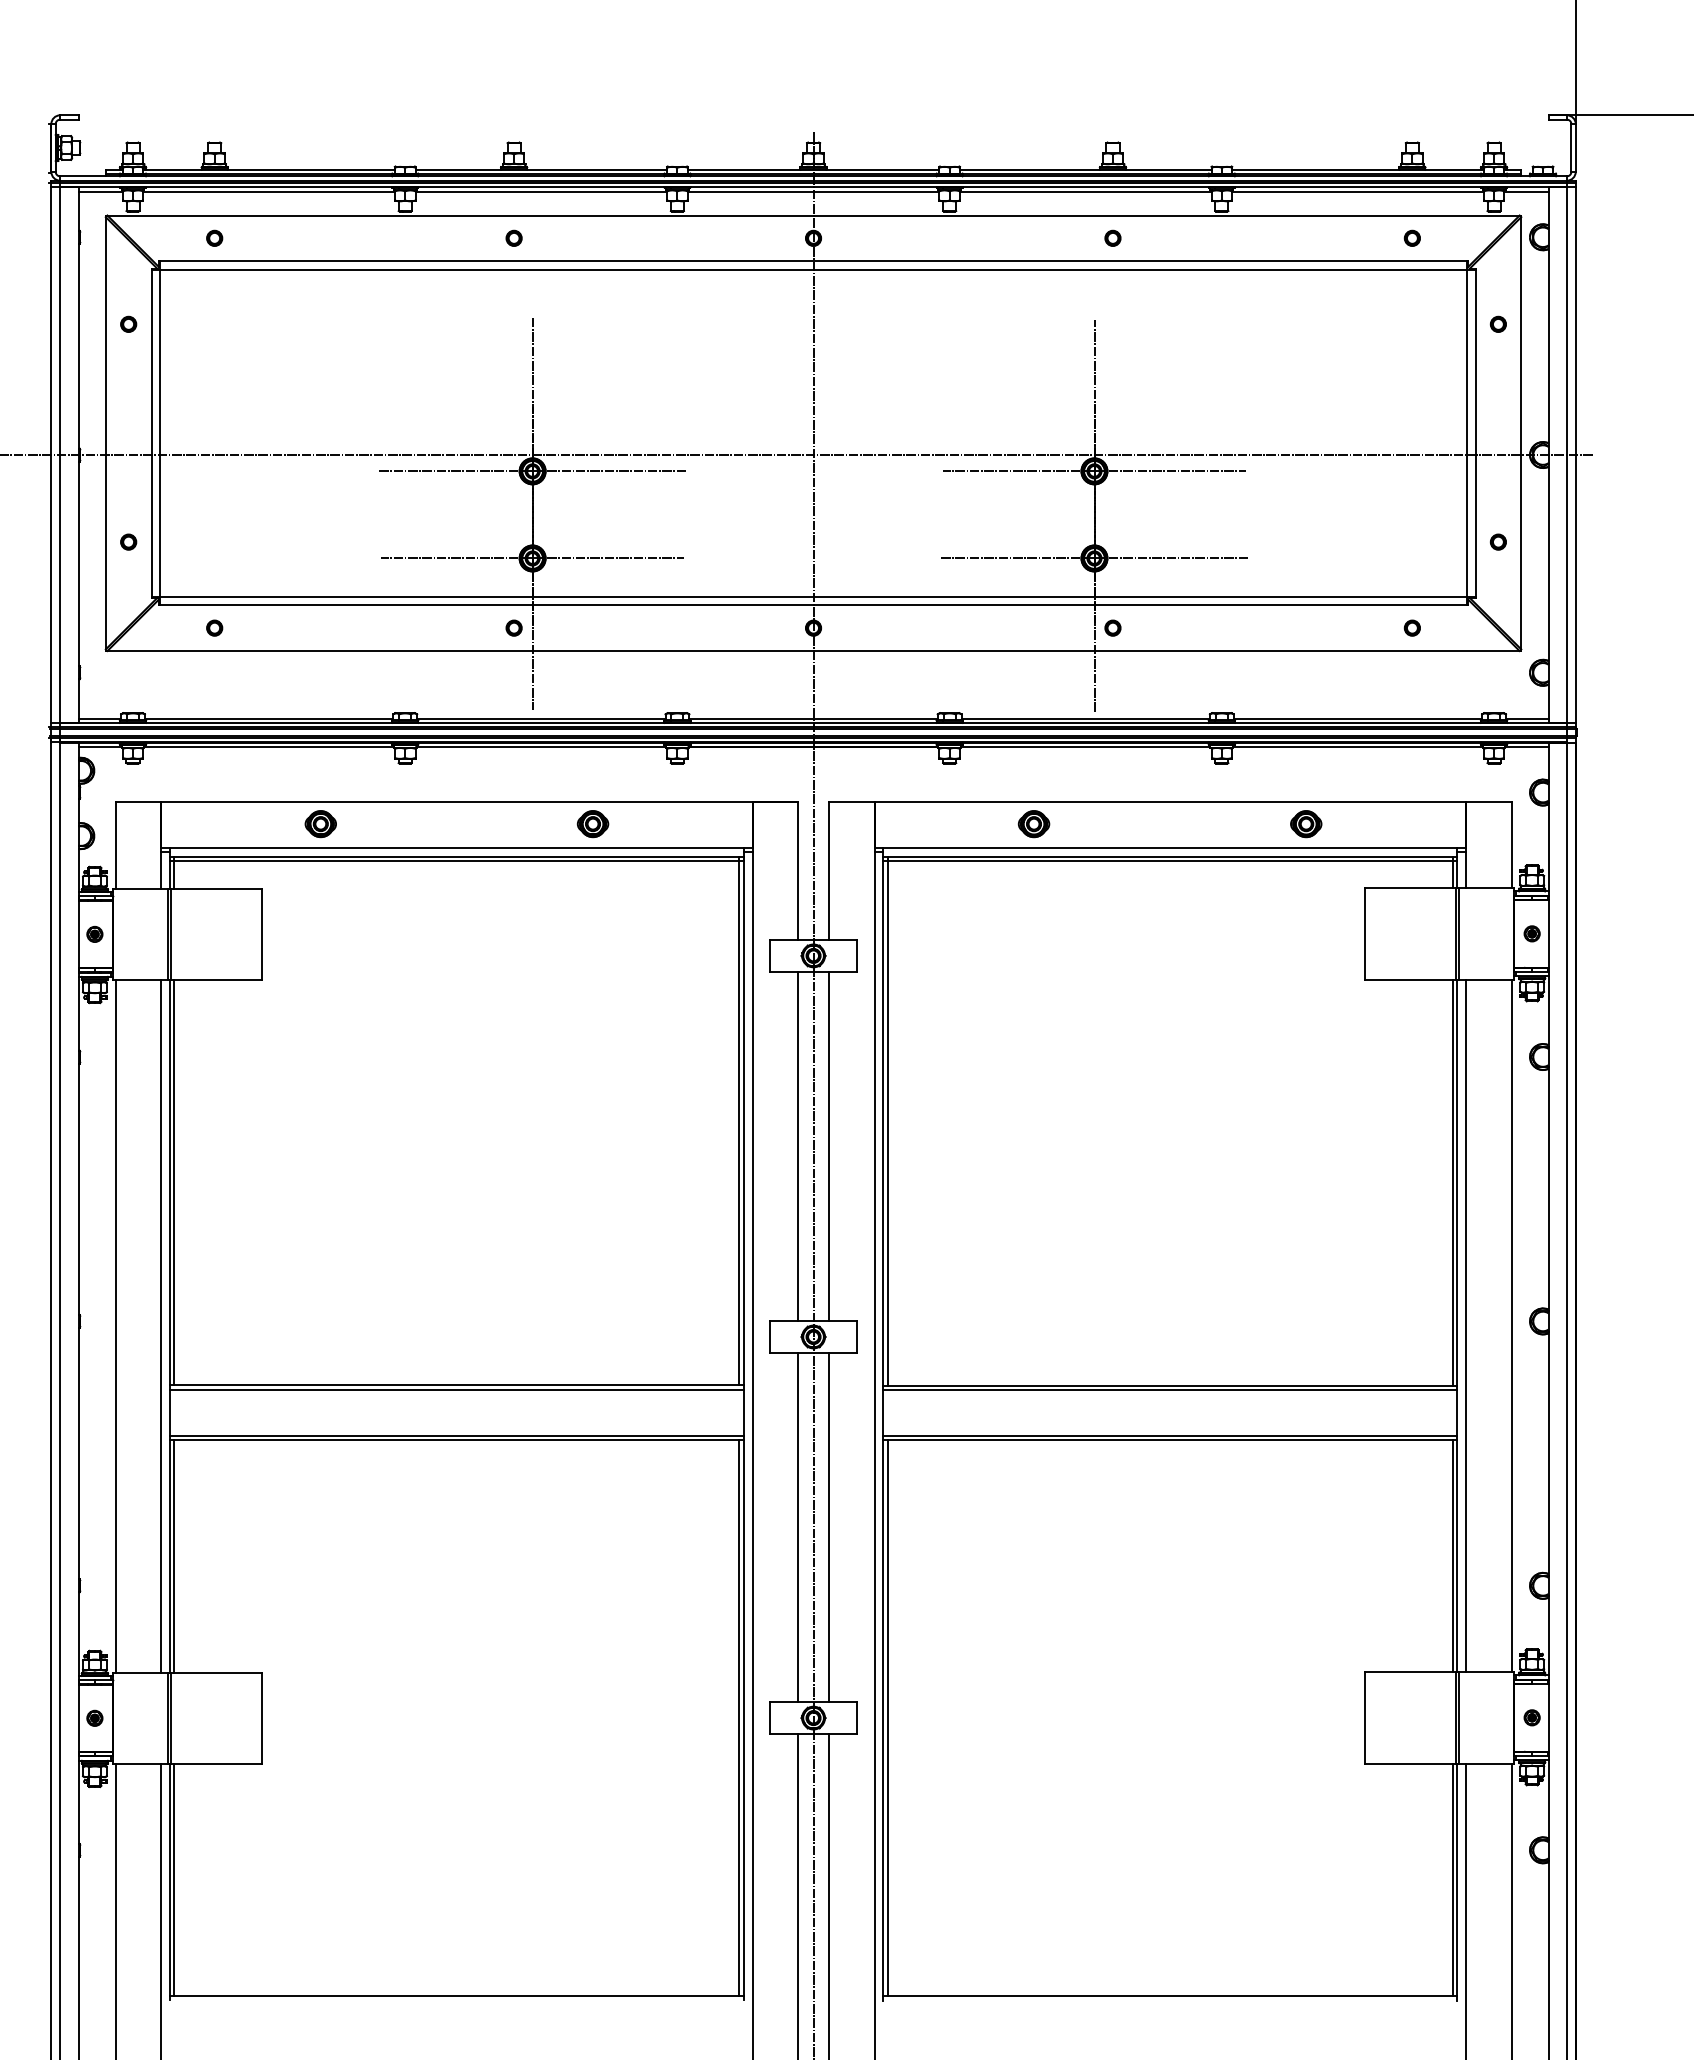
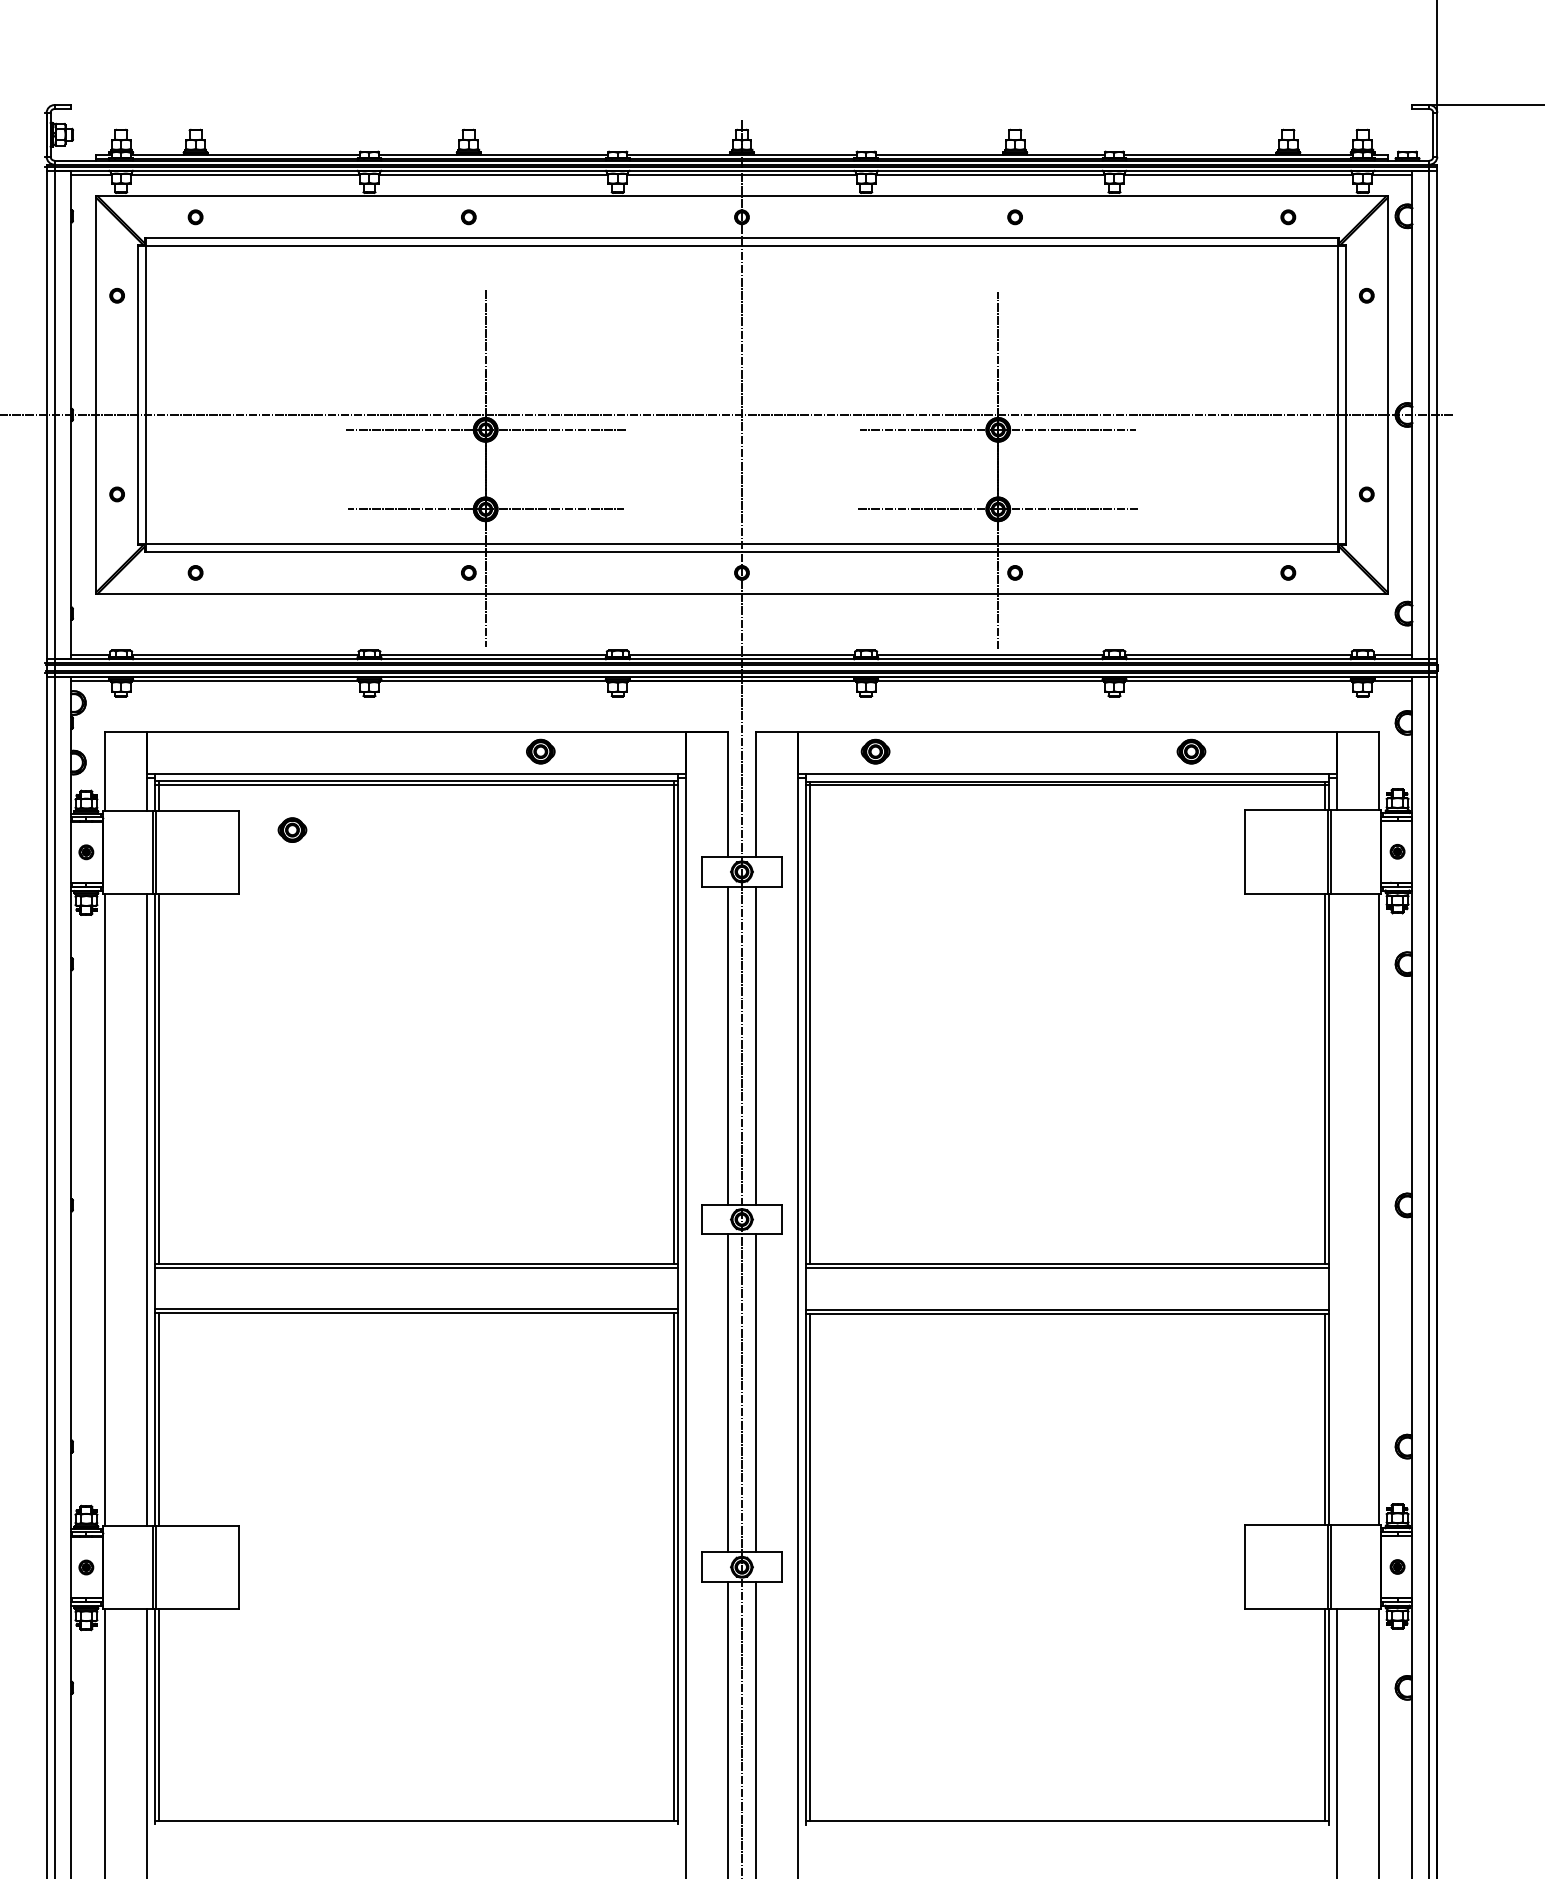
part: (320, 824) -> (292, 830), moved
part: (1033, 824) -> (875, 752), moved
line: (1465, 1325) -> (1336, 1209), removed

